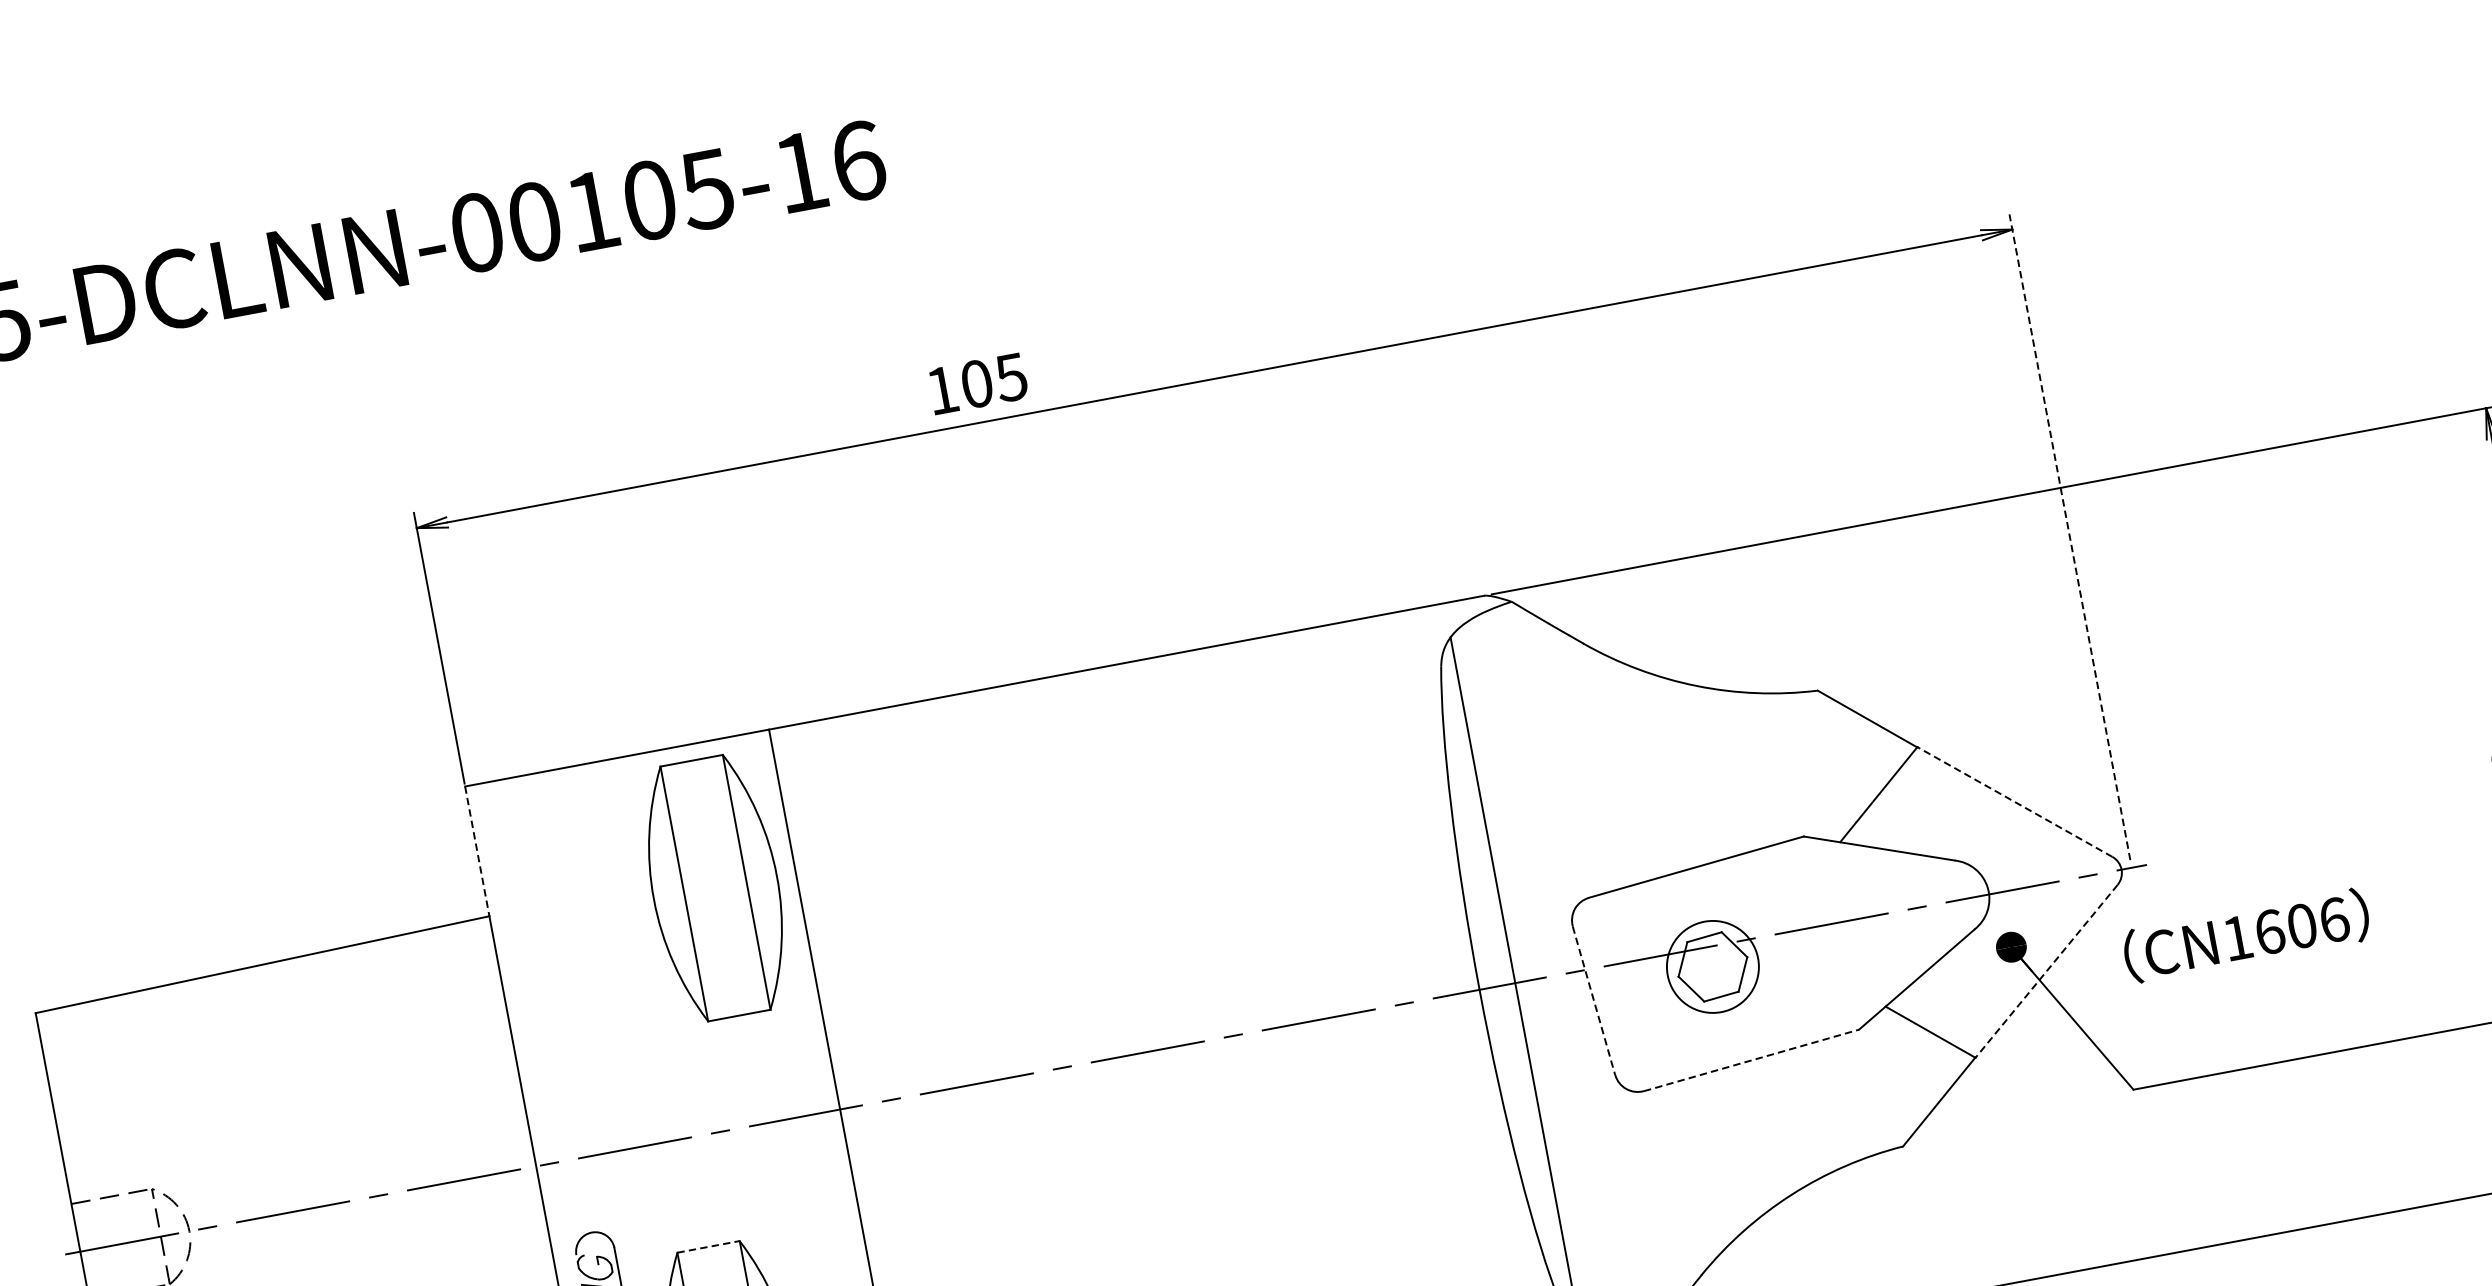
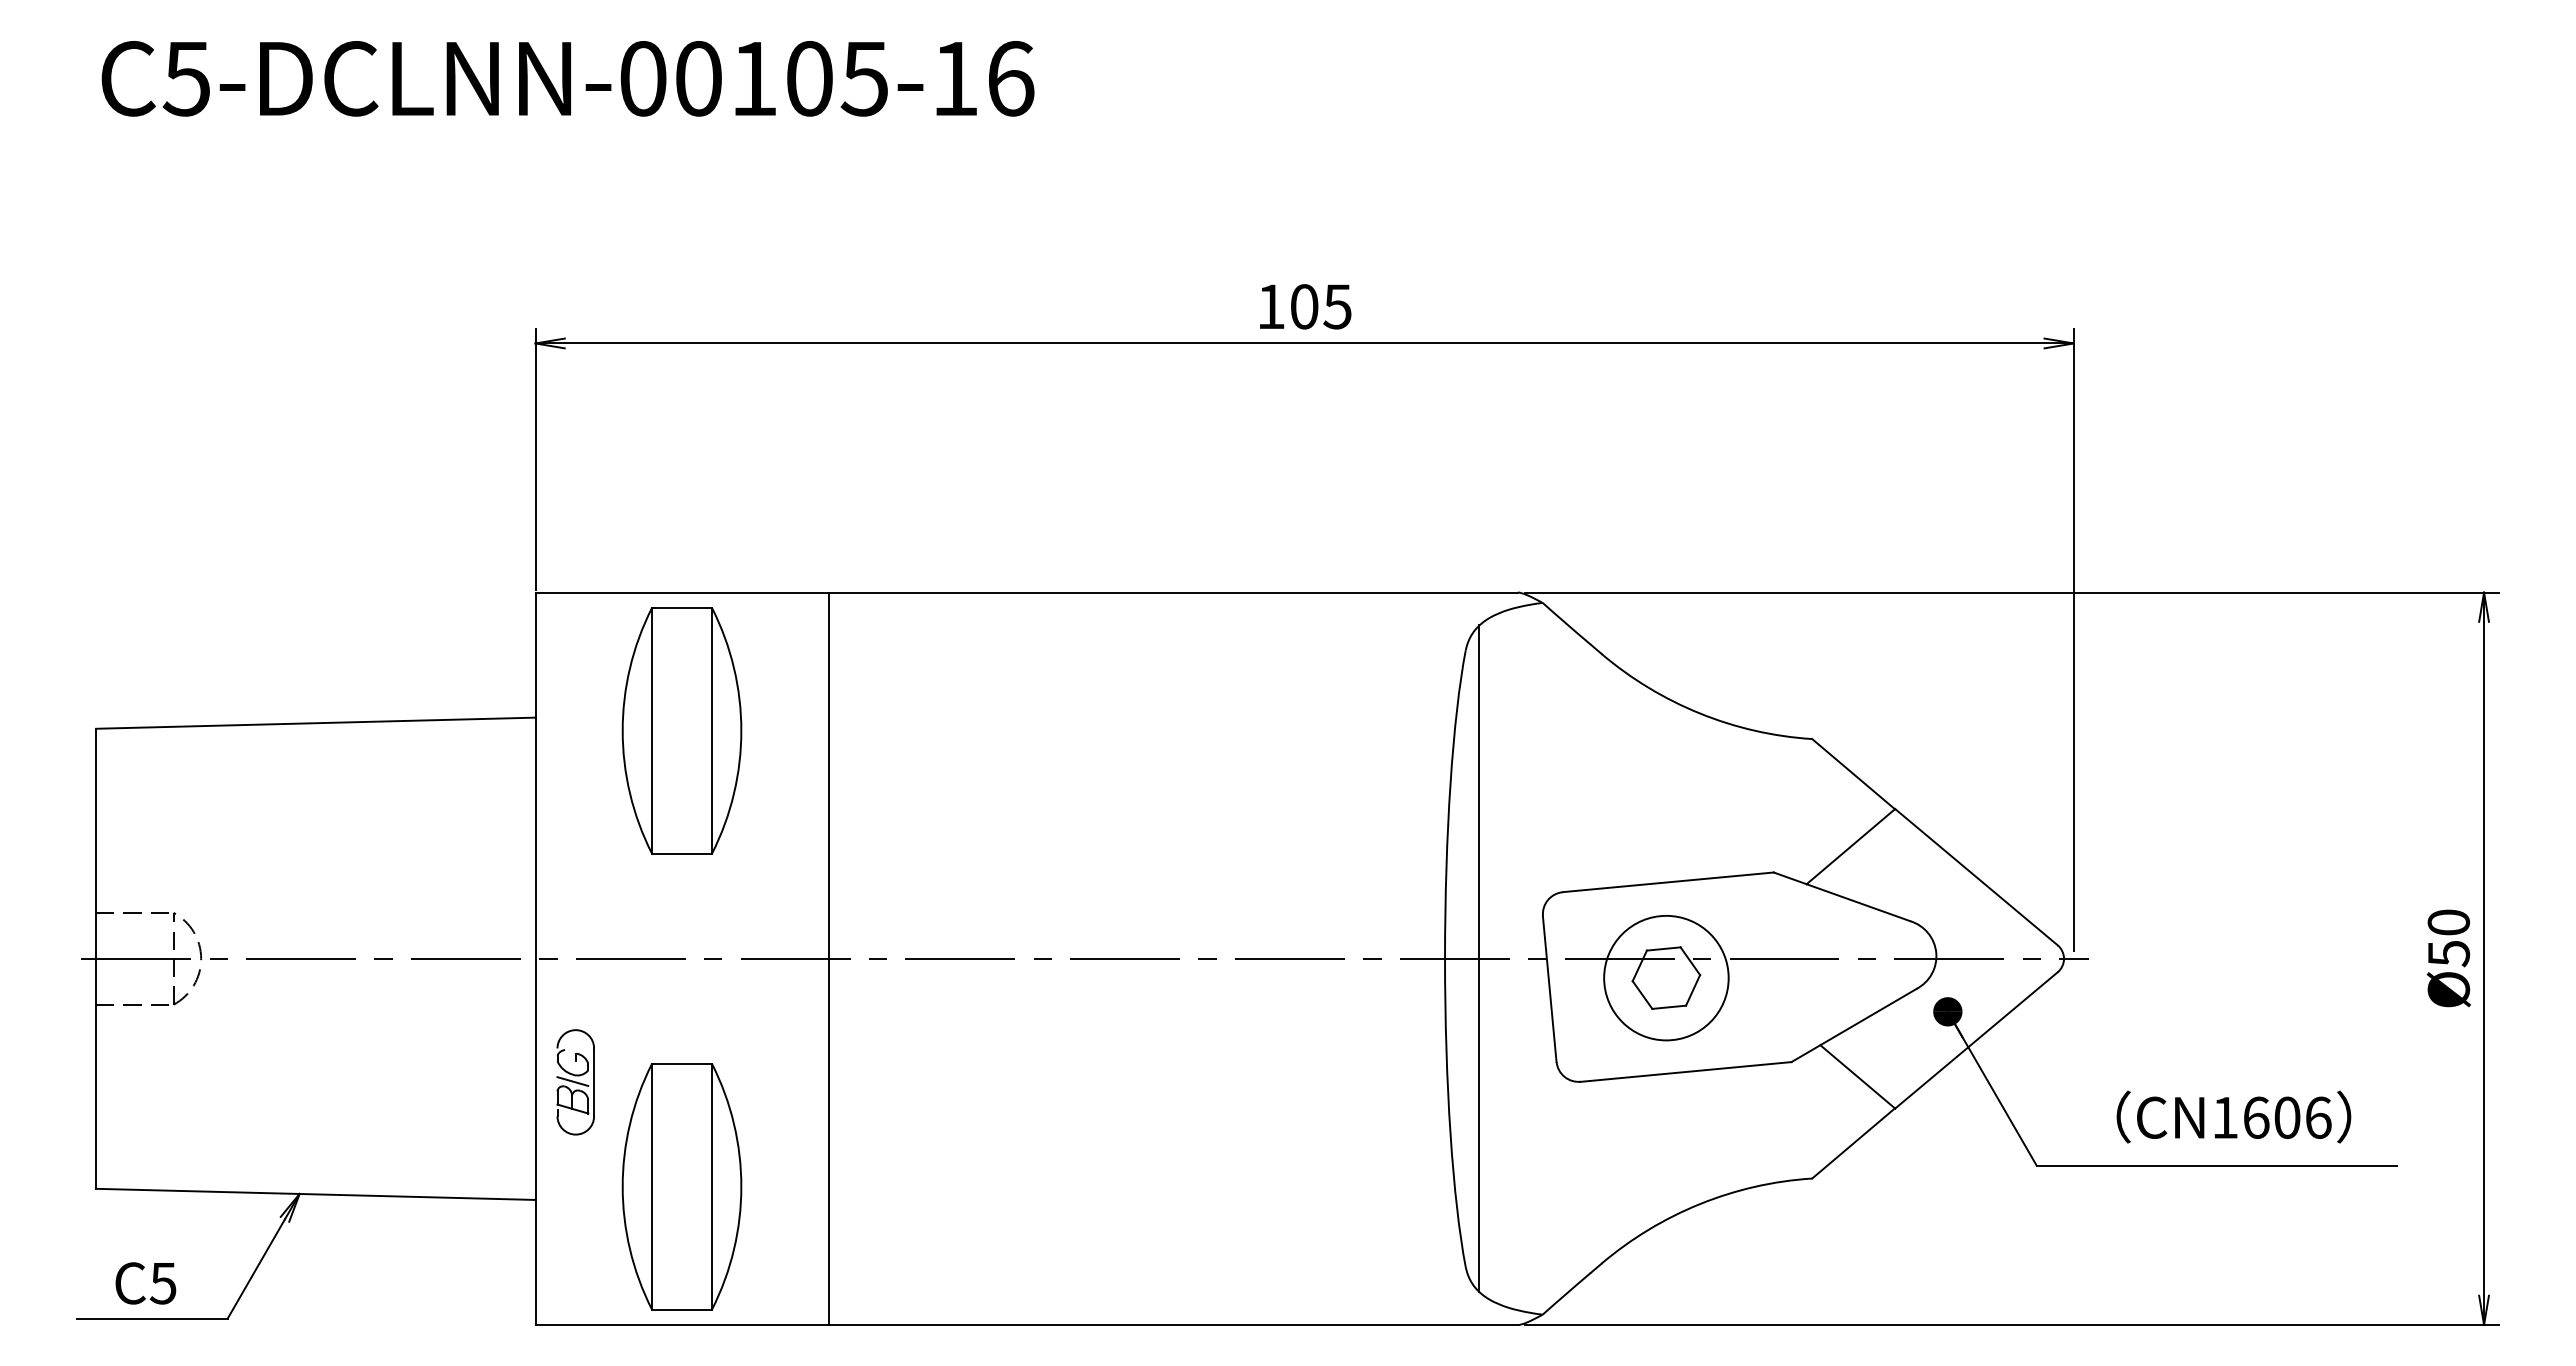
text: (977, 383) -> (1305, 306), moved
line: (2069, 536) -> (2073, 639), dashed -> solid
line: (2014, 801) -> (1976, 876), dashed -> solid
line: (477, 851) -> (535, 655), dashed -> solid
part: (714, 887) -> (681, 730), moved
text: (2246, 935) -> (2233, 1116), moved
circle: (1712, 966) -> (1666, 977), size x1.43
line: (2046, 971) -> (1976, 1040), dashed -> solid
line: (1593, 1001) -> (1549, 989), dashed -> solid
line: (1751, 1059) -> (1686, 1071), dashed -> solid
line: (709, 1246) -> (682, 1063), dashed -> solid

